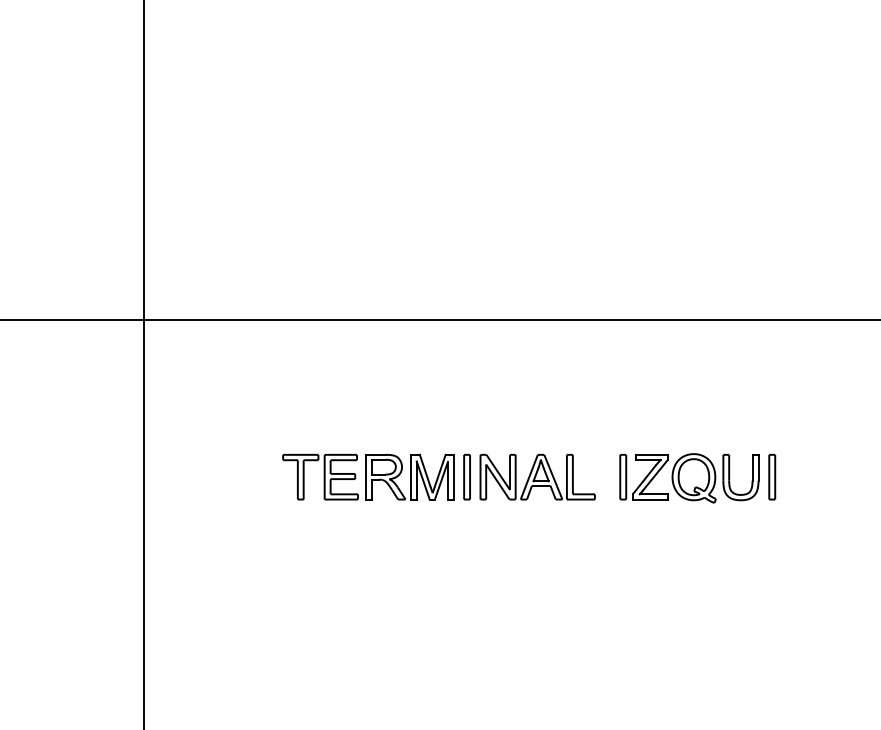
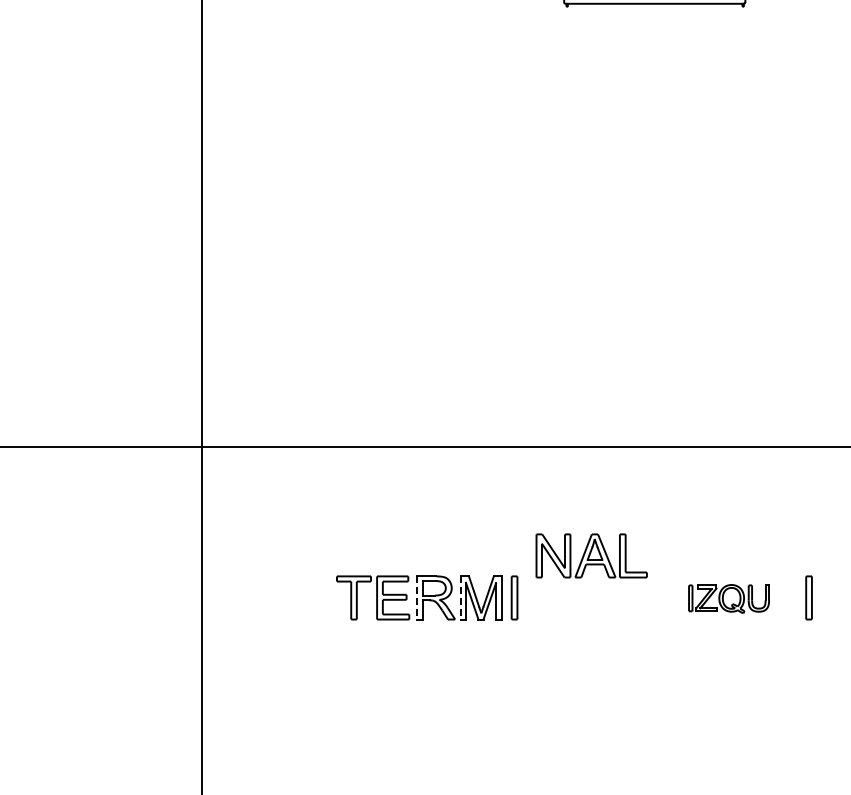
line: (366, 476) -> (417, 597), solid -> dashed
line: (411, 476) -> (460, 597), solid -> dashed
part: (537, 476) -> (591, 555), moved
part: (688, 477) -> (728, 598), size x0.6

